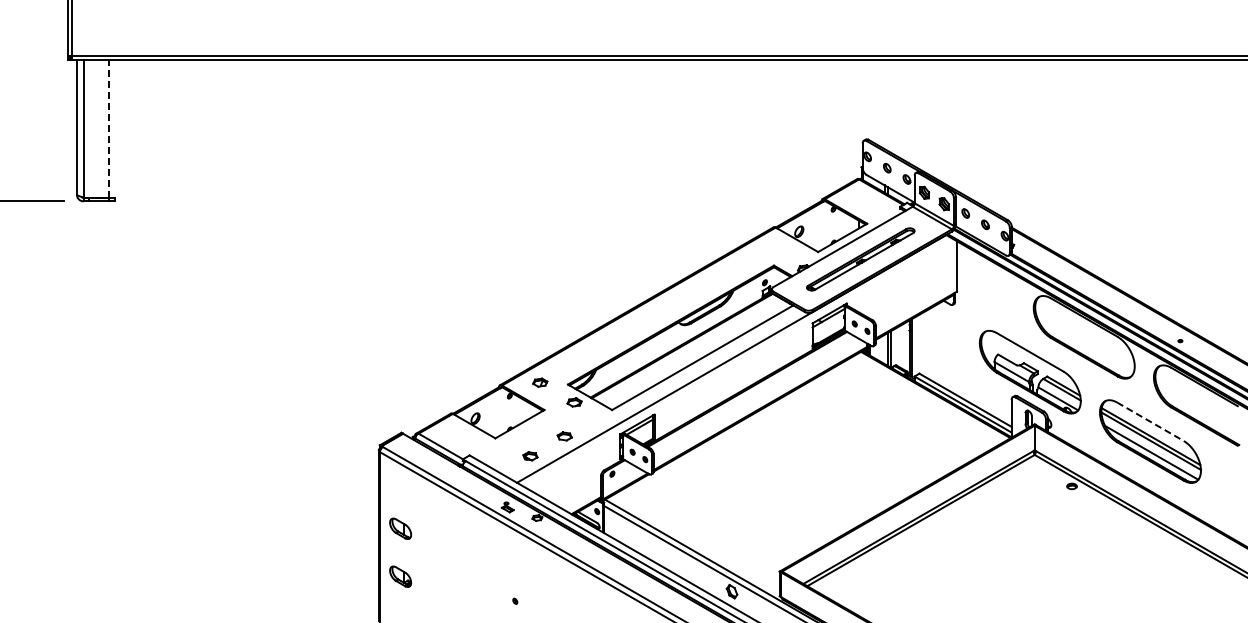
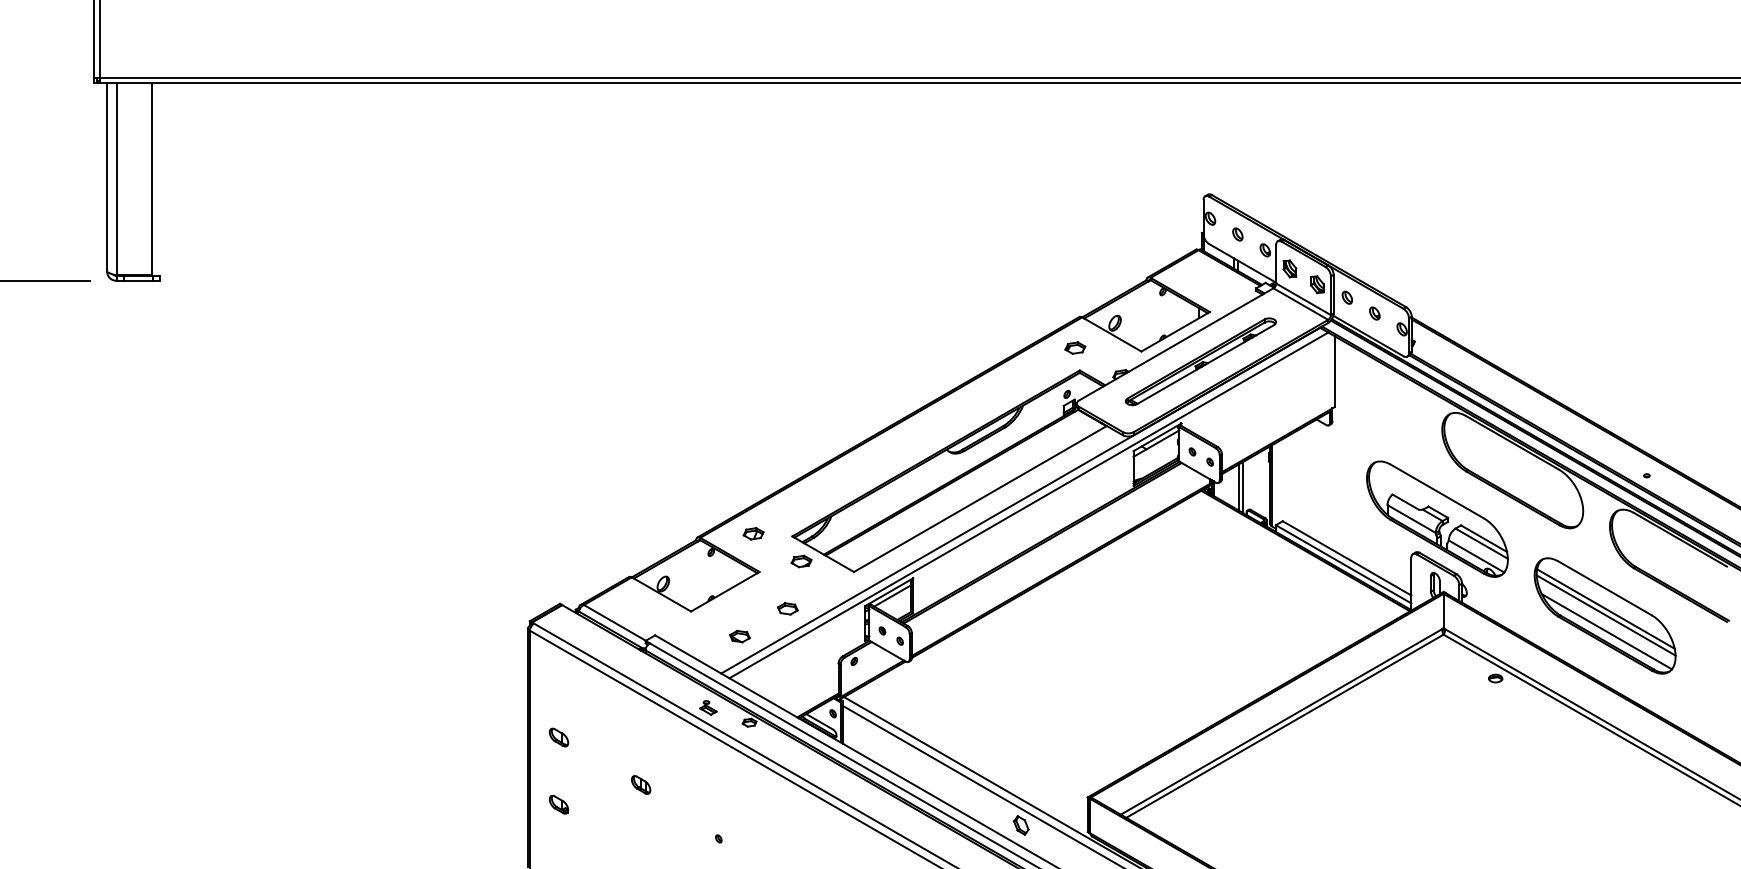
line: (108, 128) -> (151, 179), dashed -> solid
part: (770, 249) -> (1074, 347), added
line: (737, 362) -> (1028, 505), added
line: (1150, 421) -> (1605, 587), dashed -> solid
part: (400, 528) -> (558, 737), size x0.62
part: (459, 562) -> (640, 784), added
part: (400, 576) -> (558, 804), size x0.62

